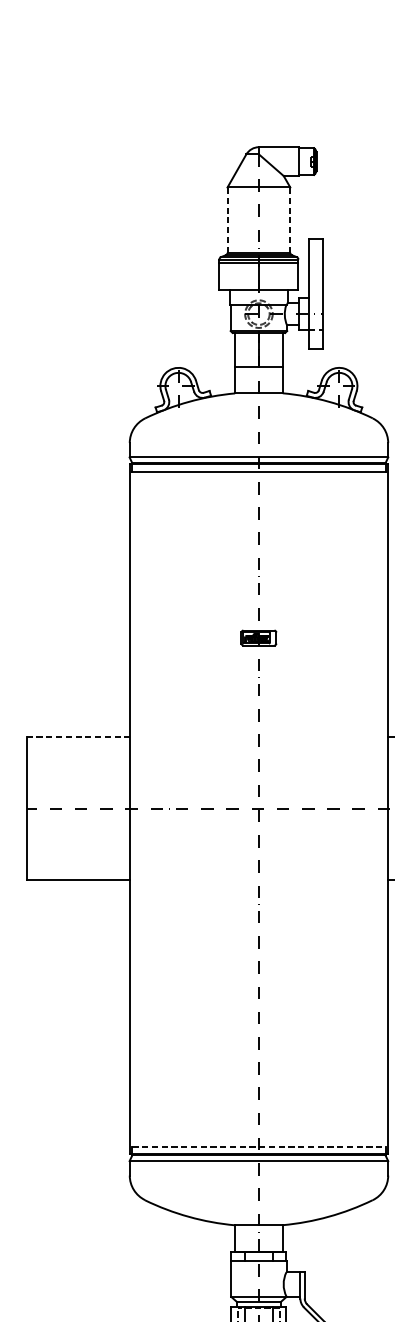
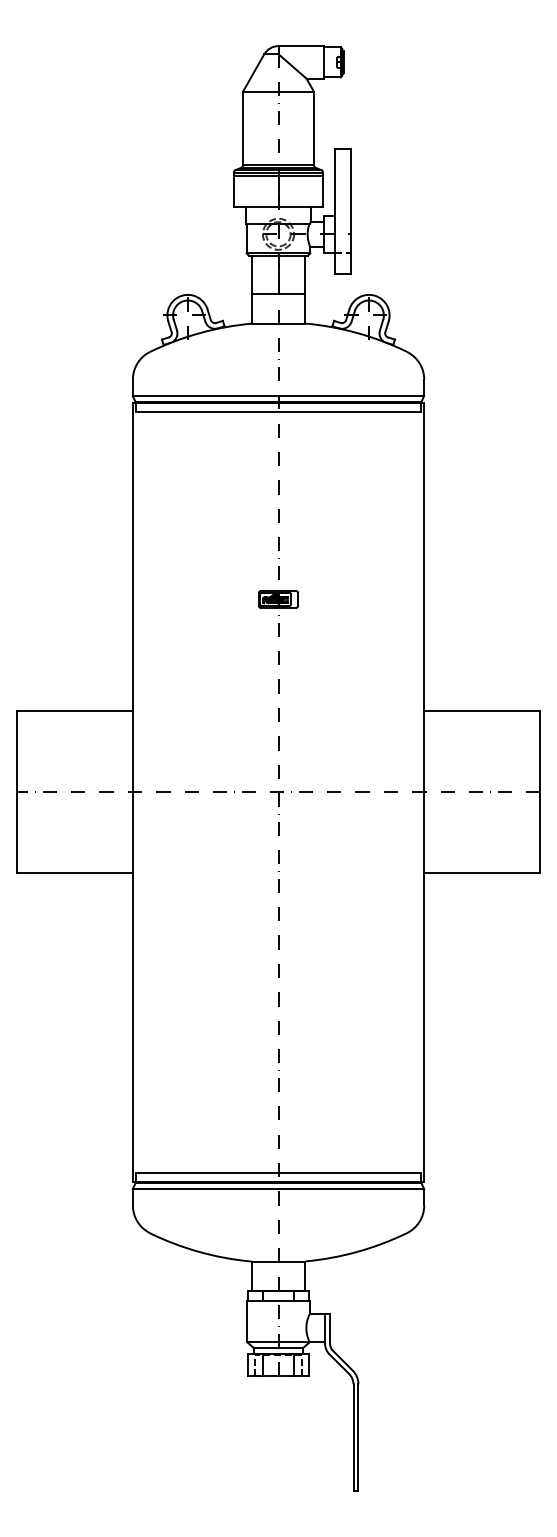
line: (227, 220) -> (243, 128), dashed -> solid
line: (289, 220) -> (313, 128), dashed -> solid
line: (78, 737) -> (75, 711), dashed -> solid
line: (258, 1146) -> (278, 1172), dashed -> solid

